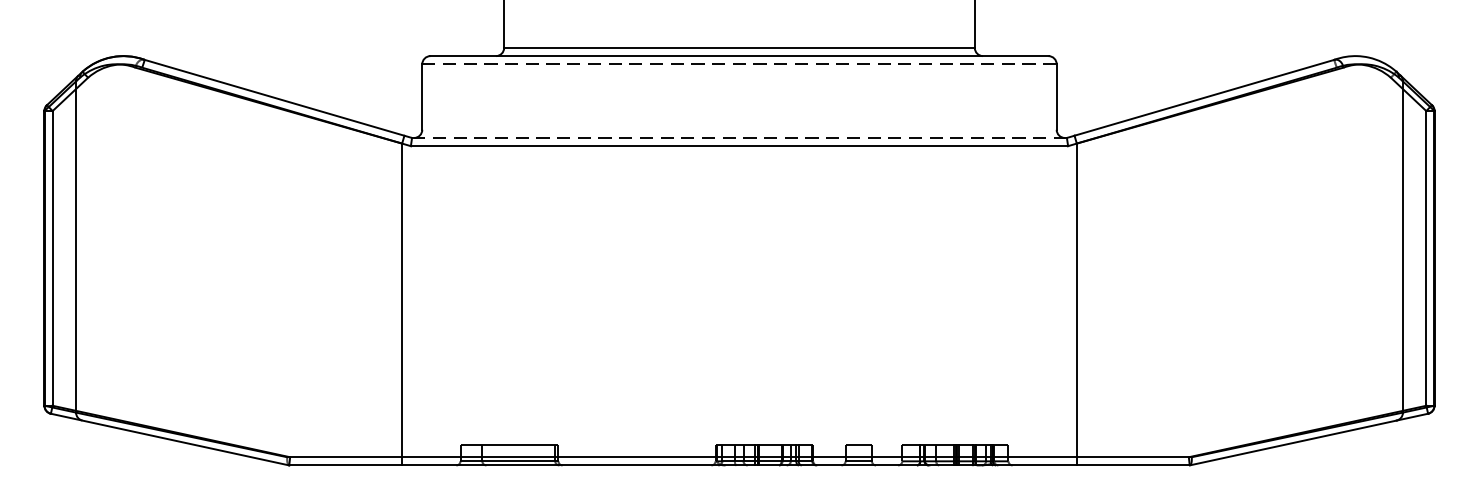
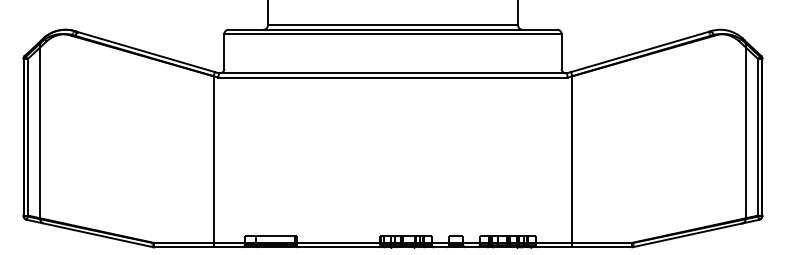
line: (738, 65) -> (392, 34), dashed -> solid
line: (738, 138) -> (392, 73), dashed -> solid

